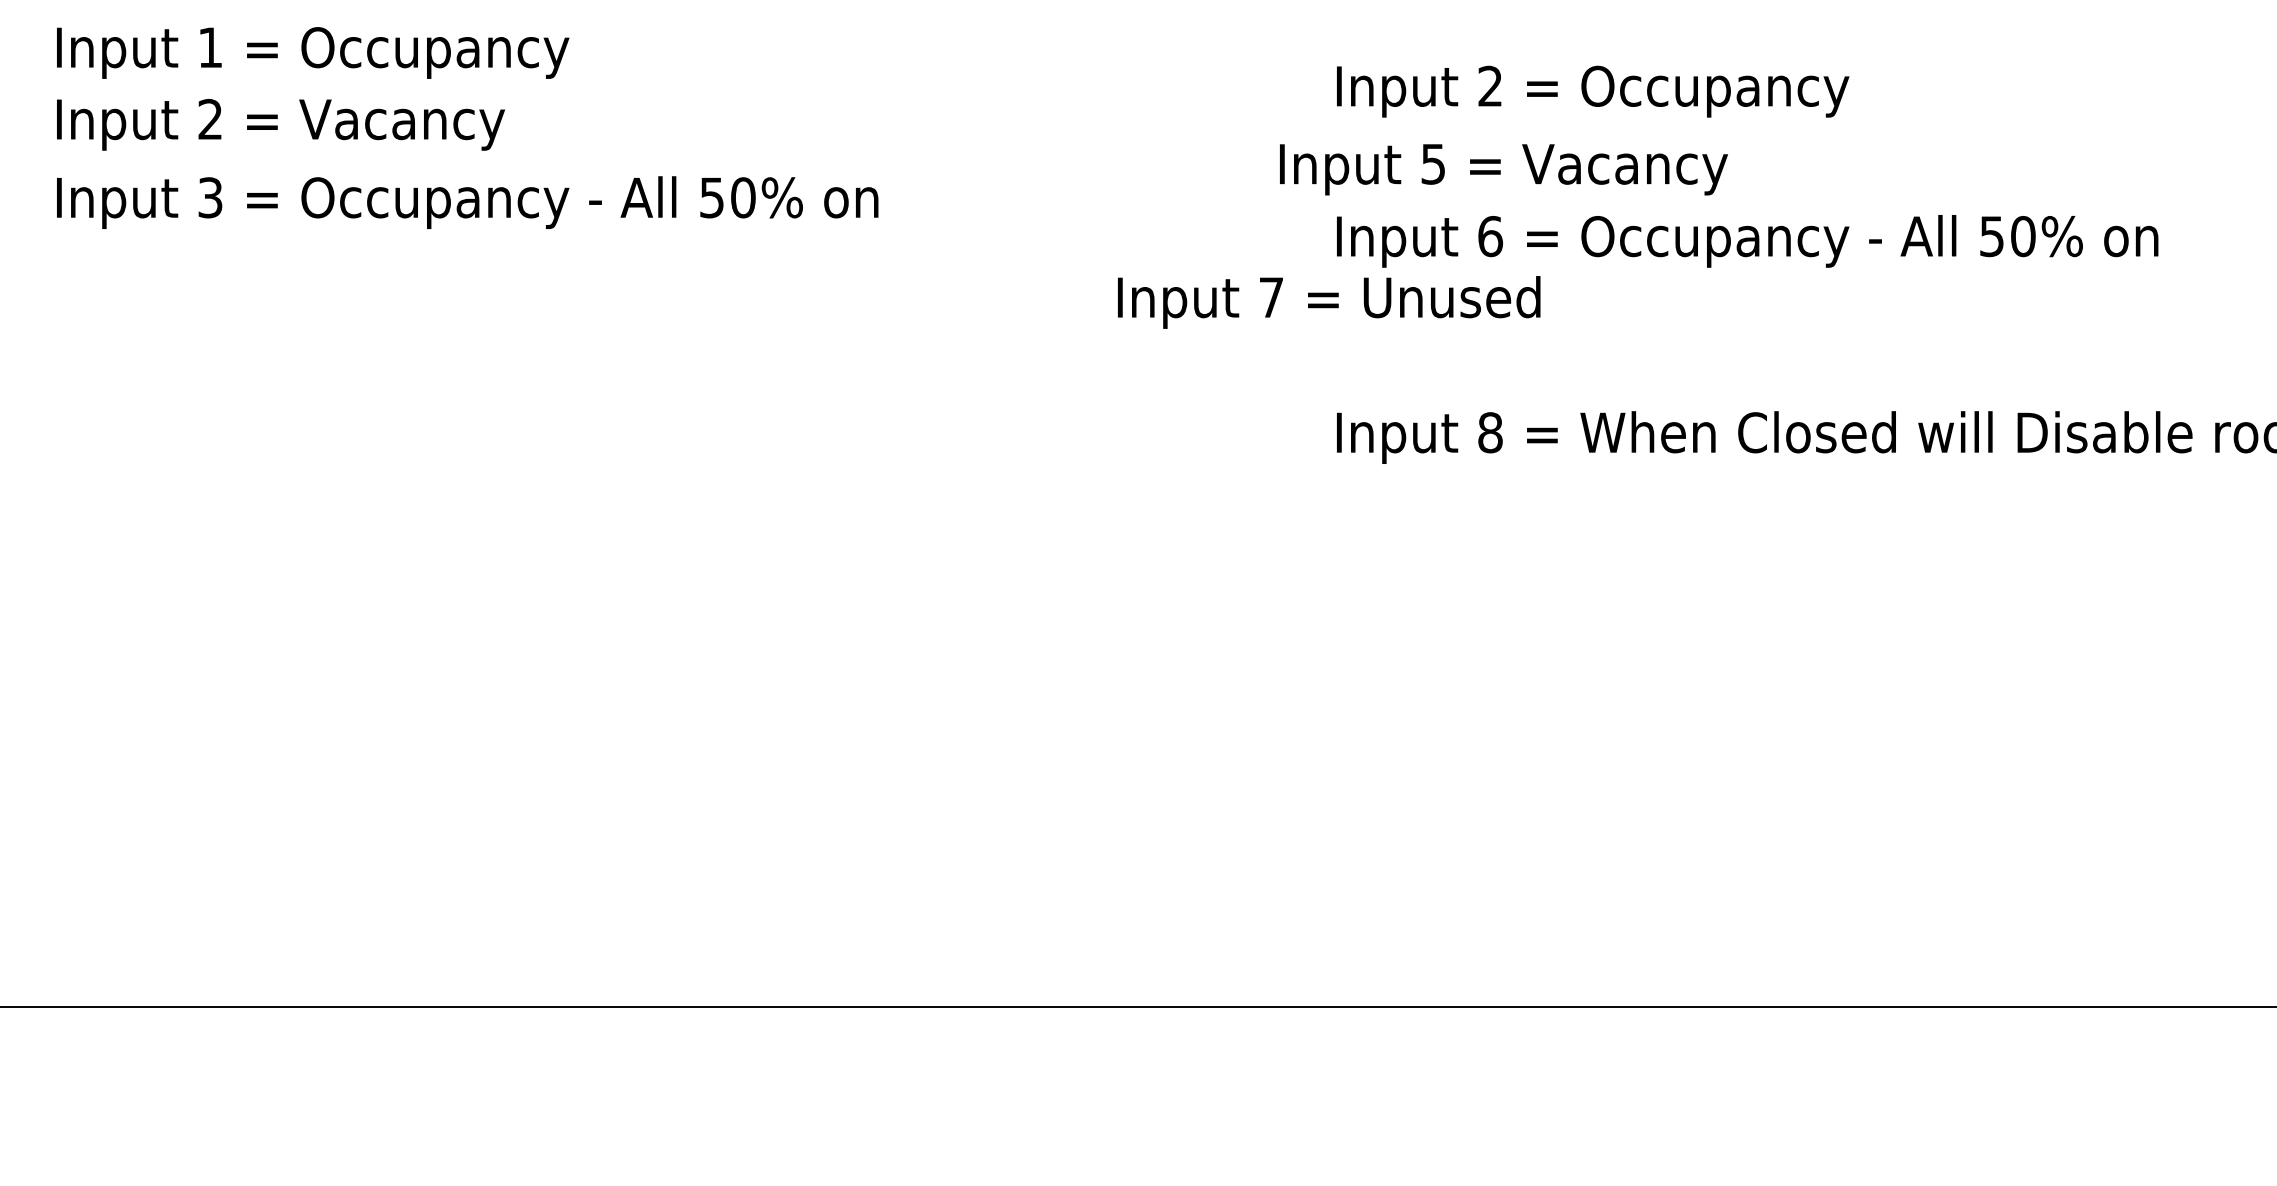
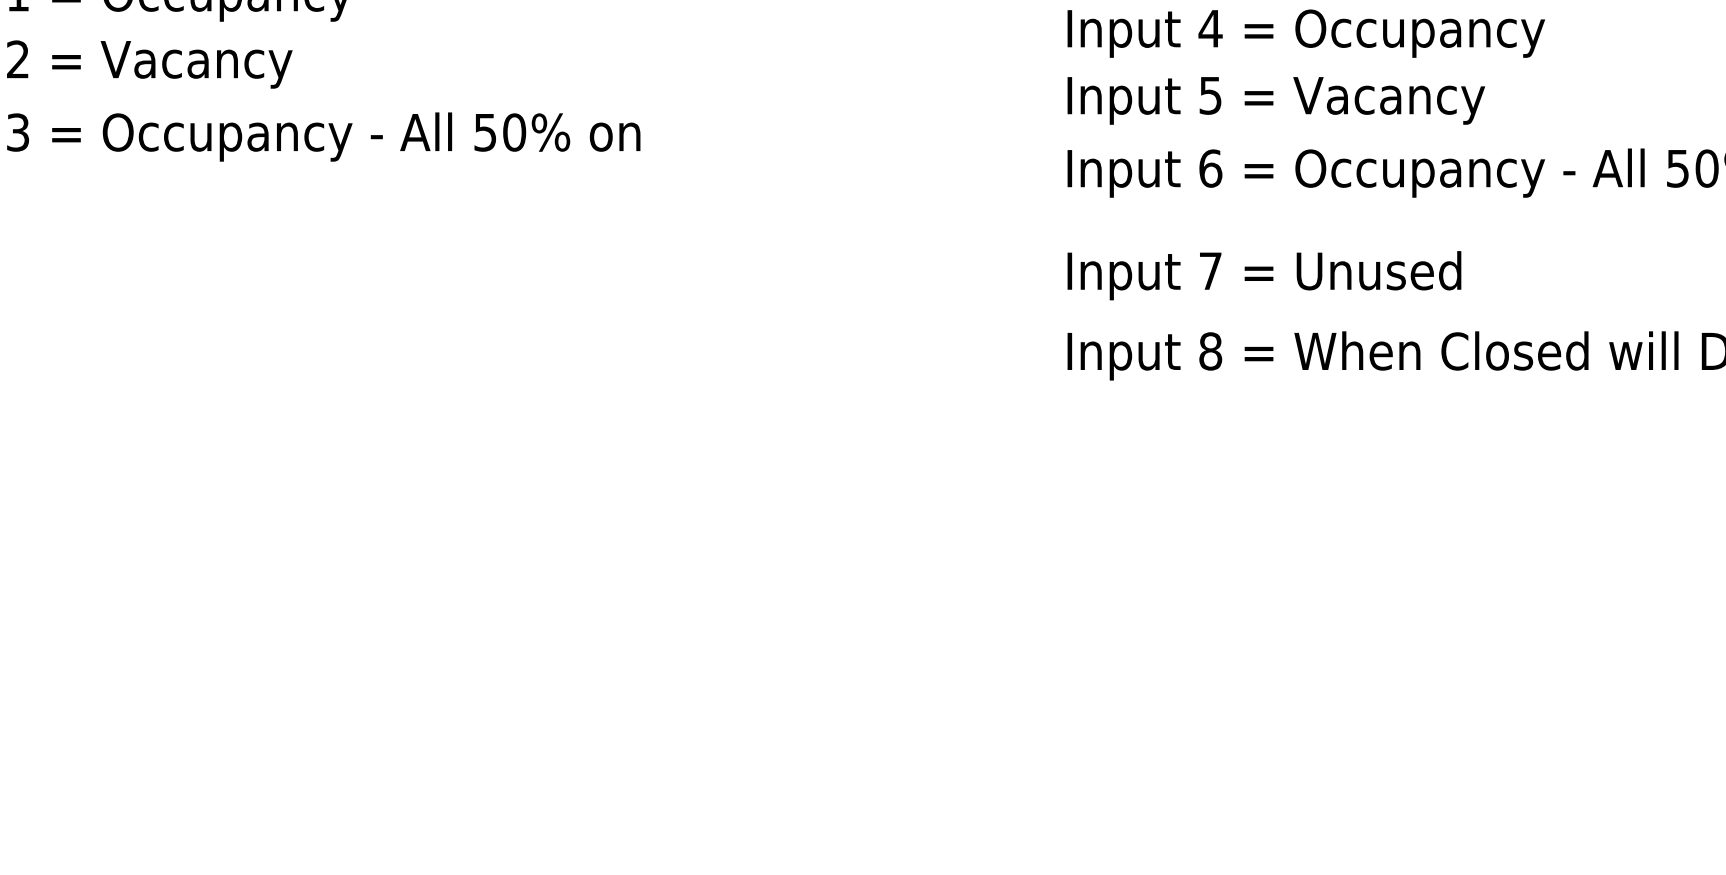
text: (1490, 85) -> (1210, 27), 2 -> 4
text: (1503, 169) -> (1275, 100), moved
text: (1329, 302) -> (1264, 275), moved

